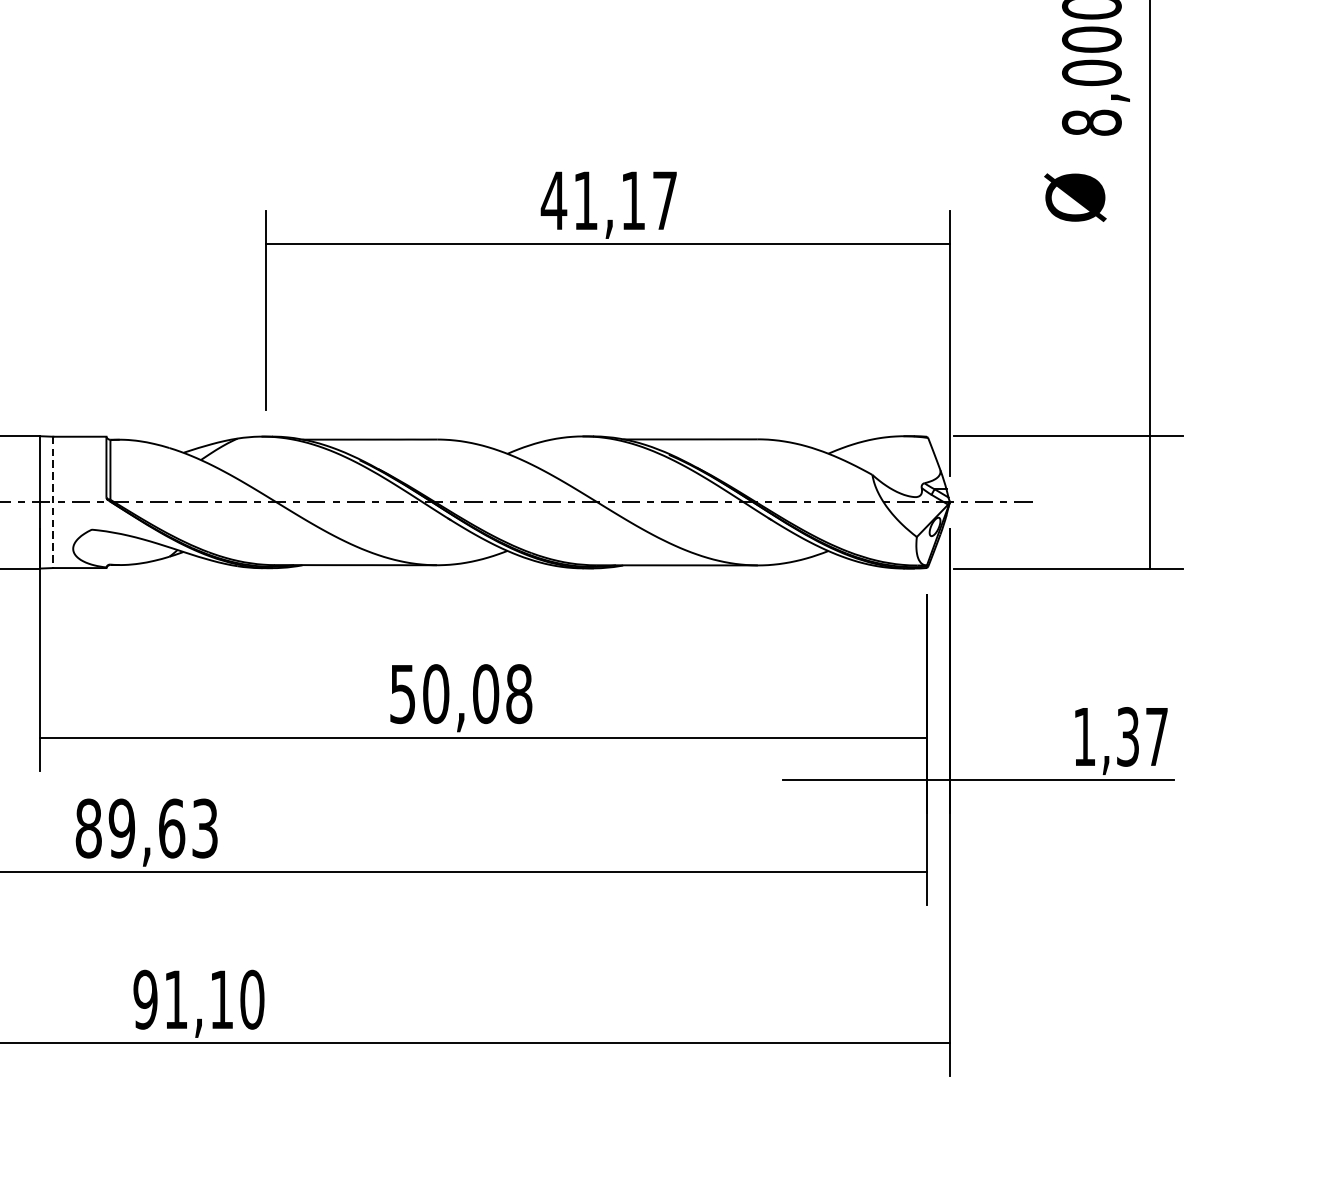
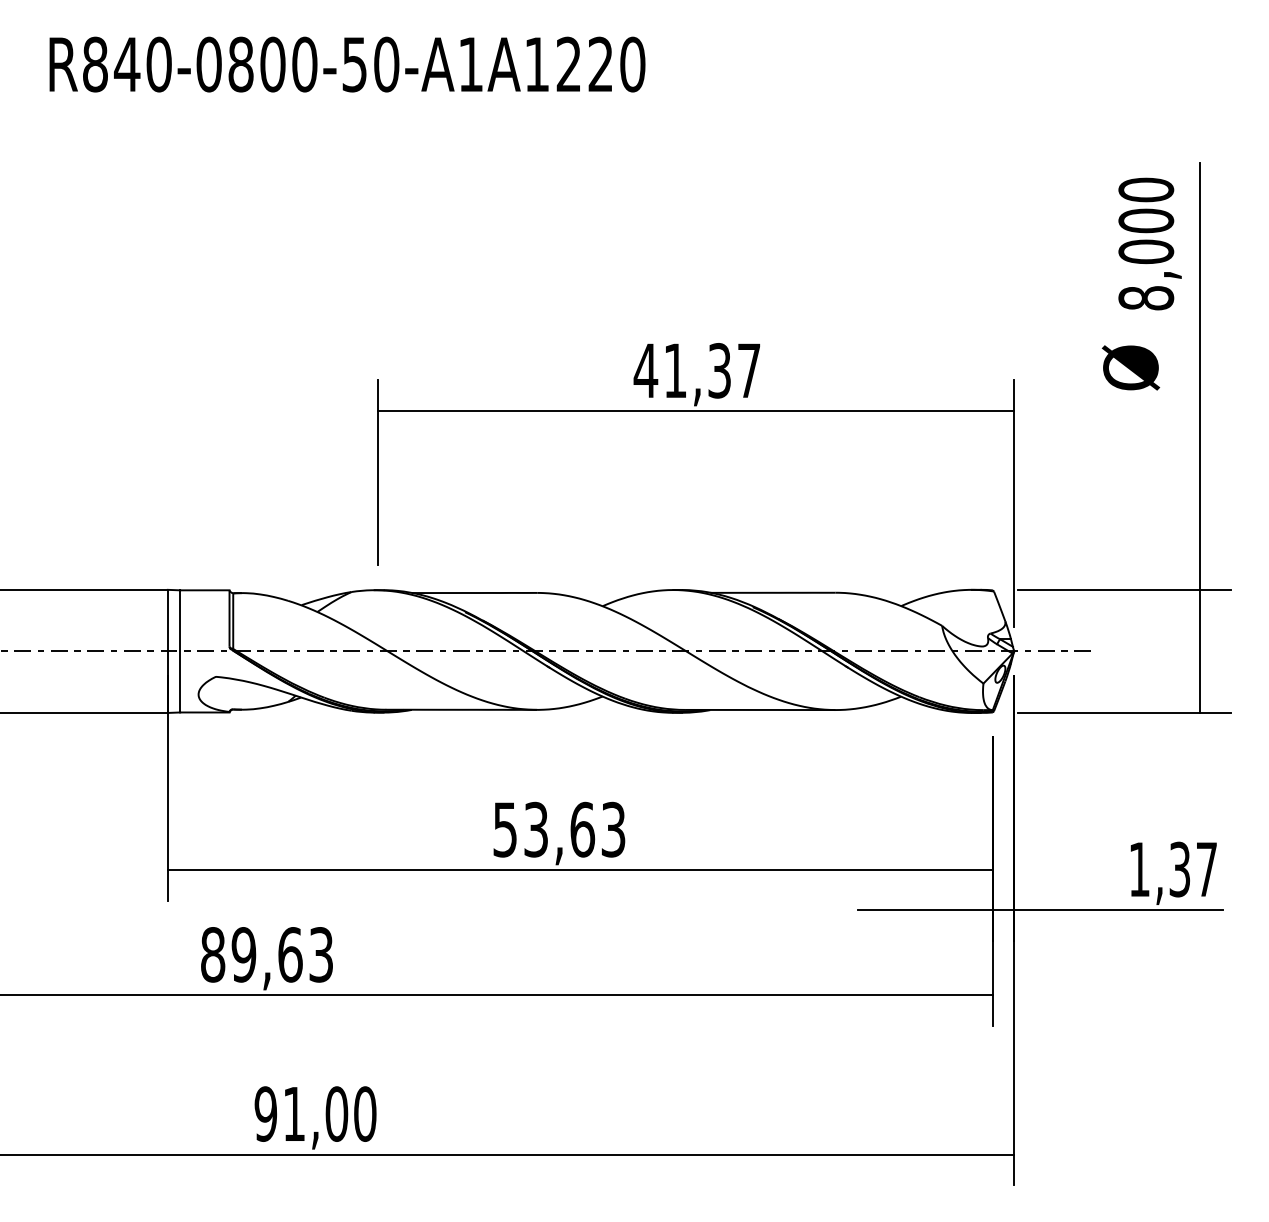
text: (633, 200) -> (719, 370), 41,17 -> 41,37
line: (53, 502) -> (180, 651), dashed -> solid
text: (477, 693) -> (574, 829), 50,08 -> 53,63
text: (221, 999) -> (336, 1113), 91,10 -> 91,00

